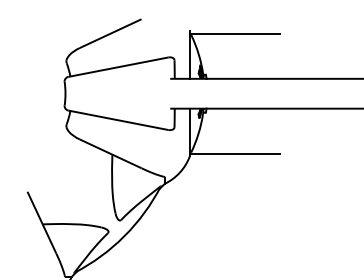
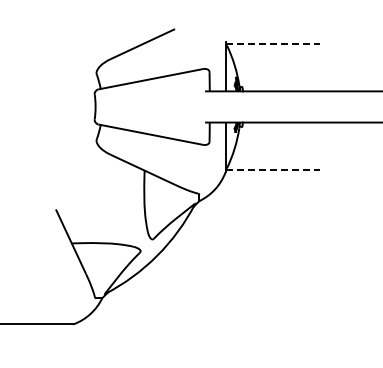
line: (235, 33) -> (273, 44), solid -> dashed
line: (235, 153) -> (273, 169), solid -> dashed

